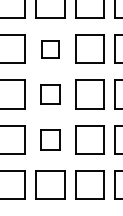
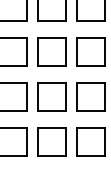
part: (50, 48) -> (52, 51), size x1.67
part: (50, 94) -> (52, 96), size x1.43
part: (50, 139) -> (52, 141), size x1.43

